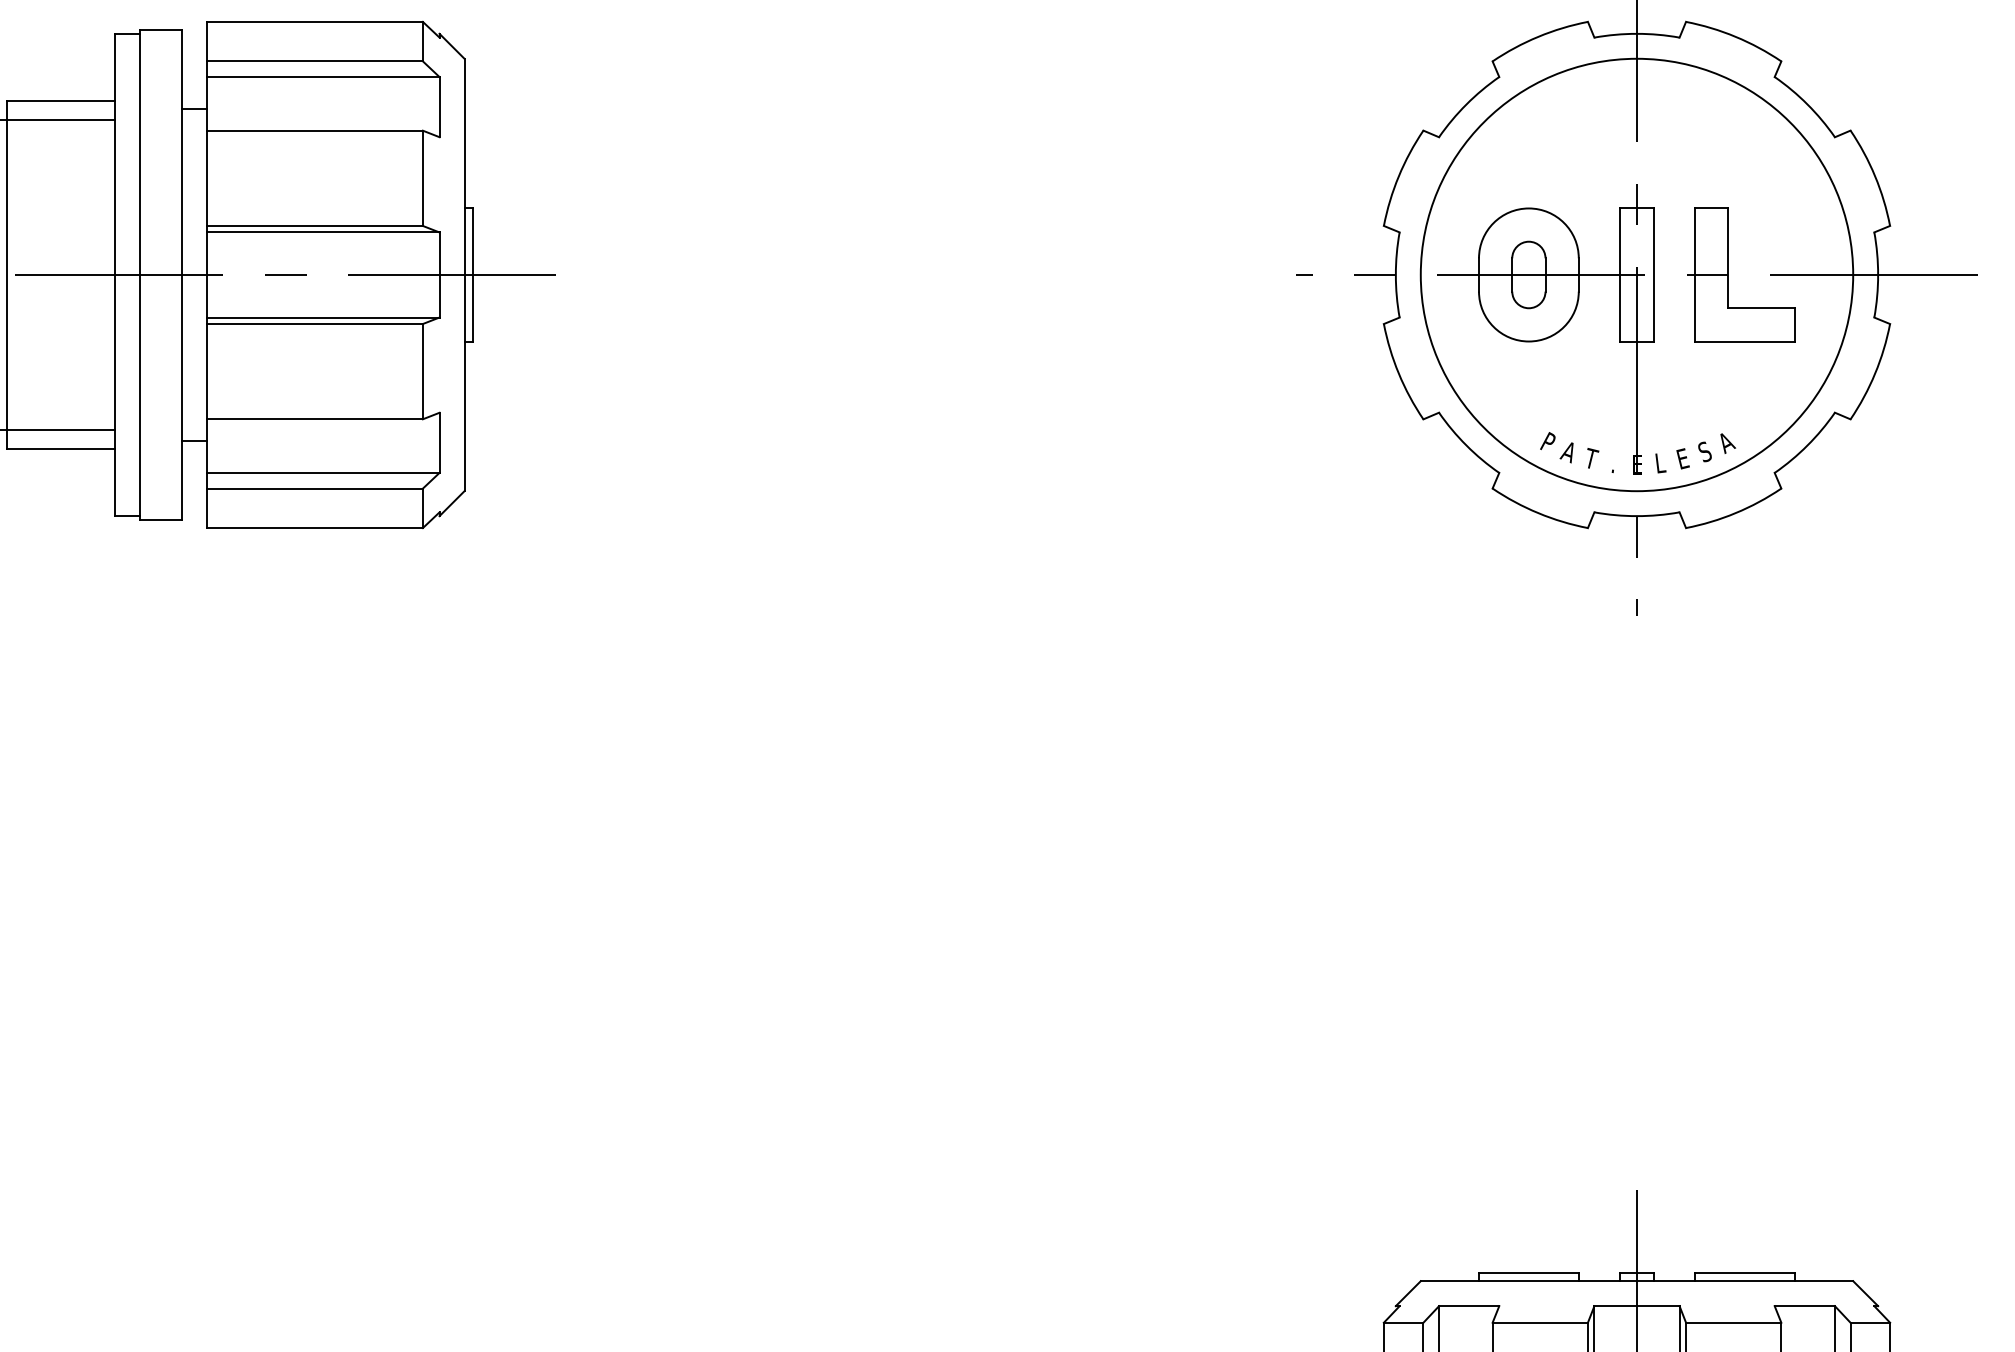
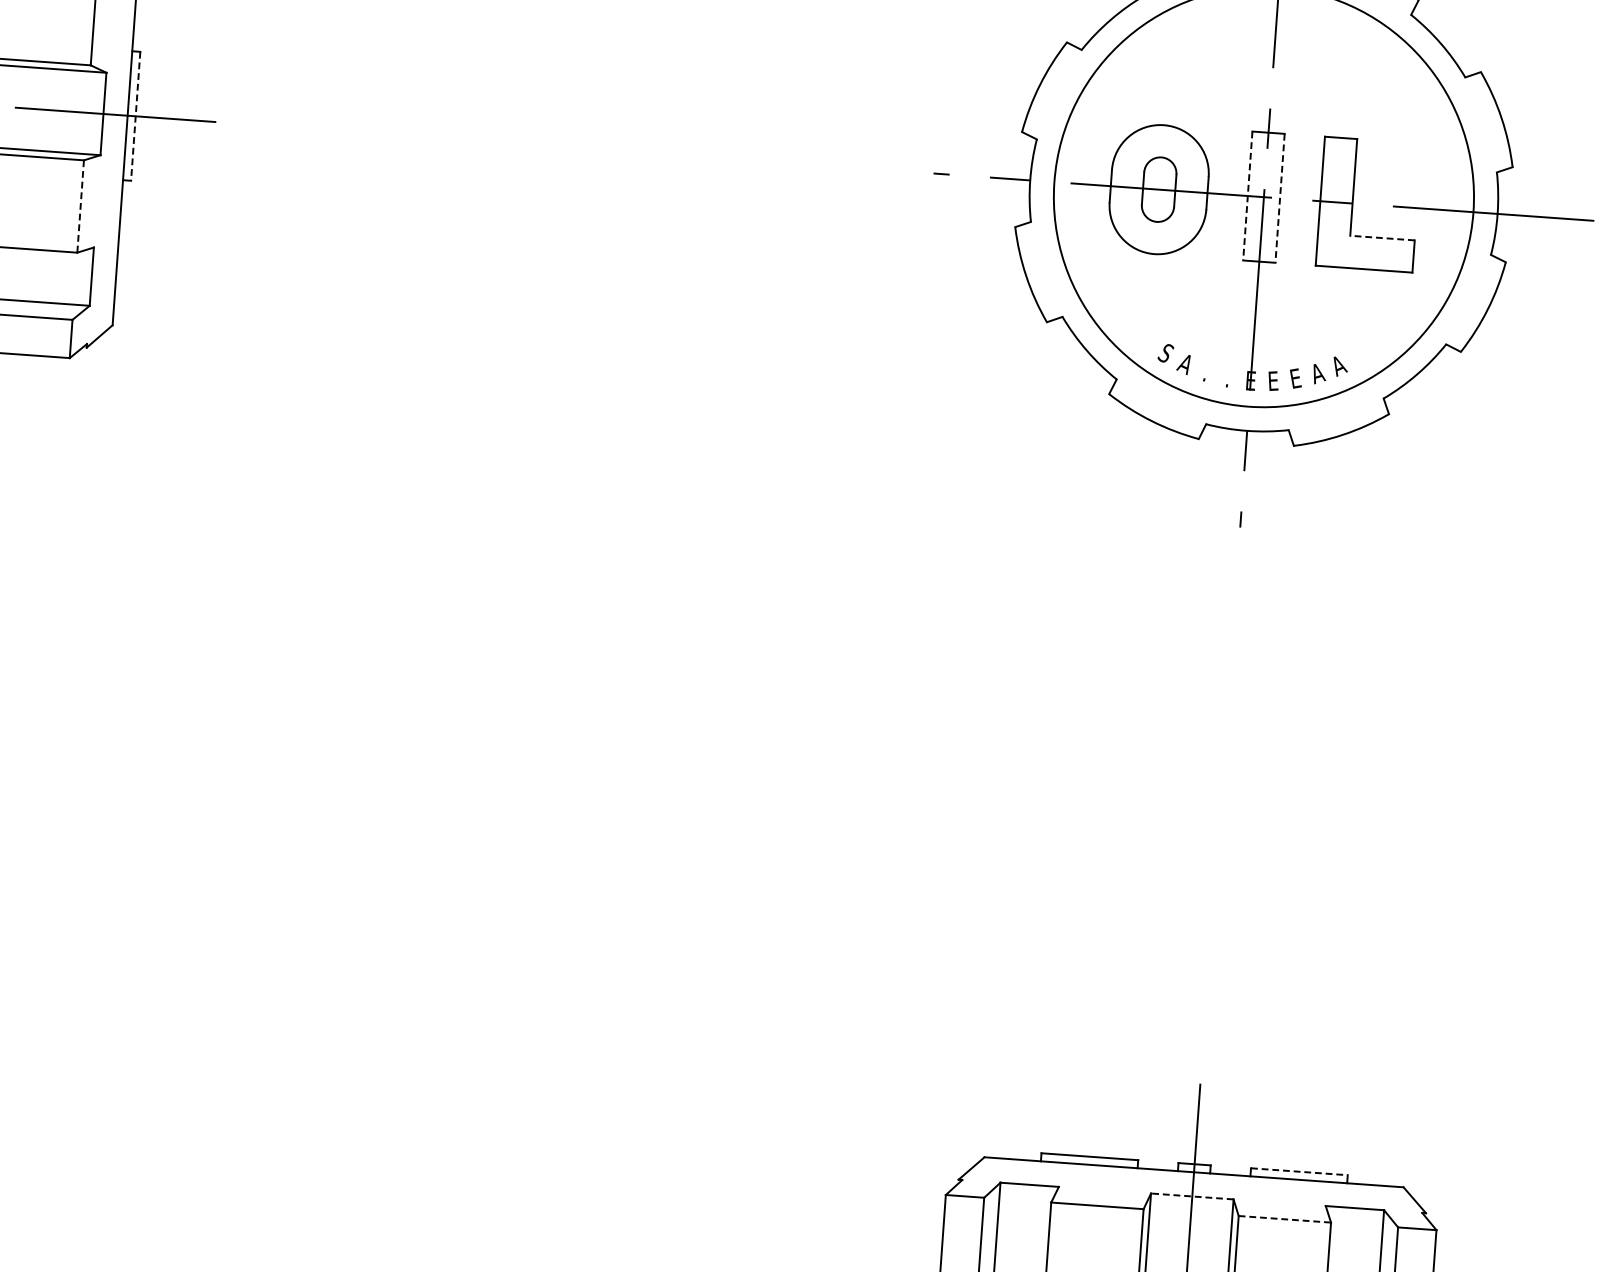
line: (472, 274) -> (135, 115), solid -> dashed
line: (1620, 274) -> (1247, 195), solid -> dashed
line: (1653, 274) -> (1279, 197), solid -> dashed
line: (1761, 308) -> (1382, 238), solid -> dashed
line: (422, 371) -> (80, 206), solid -> dashed
text: (1547, 442) -> (1165, 353), P -> S
text: (1706, 452) -> (1318, 374), S -> A
text: (1593, 456) -> (1209, 370), T -> .
text: (1660, 462) -> (1273, 380), L -> E
line: (1745, 1272) -> (1299, 1171), solid -> dashed
line: (1637, 1306) -> (1192, 1196), solid -> dashed
line: (1733, 1322) -> (1284, 1219), solid -> dashed

